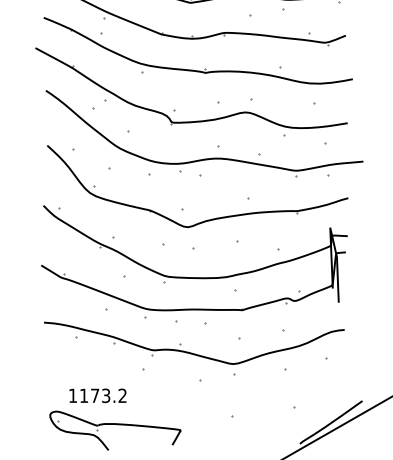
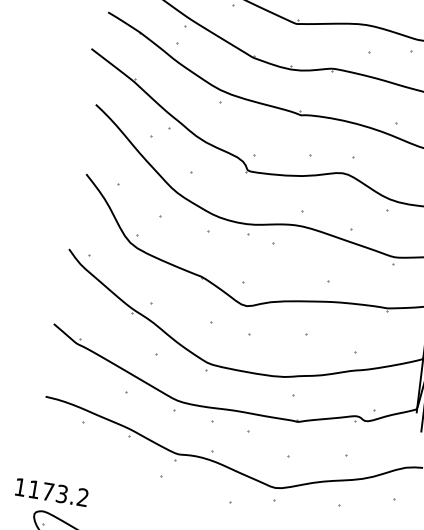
text: (97, 395) -> (51, 491), moved

